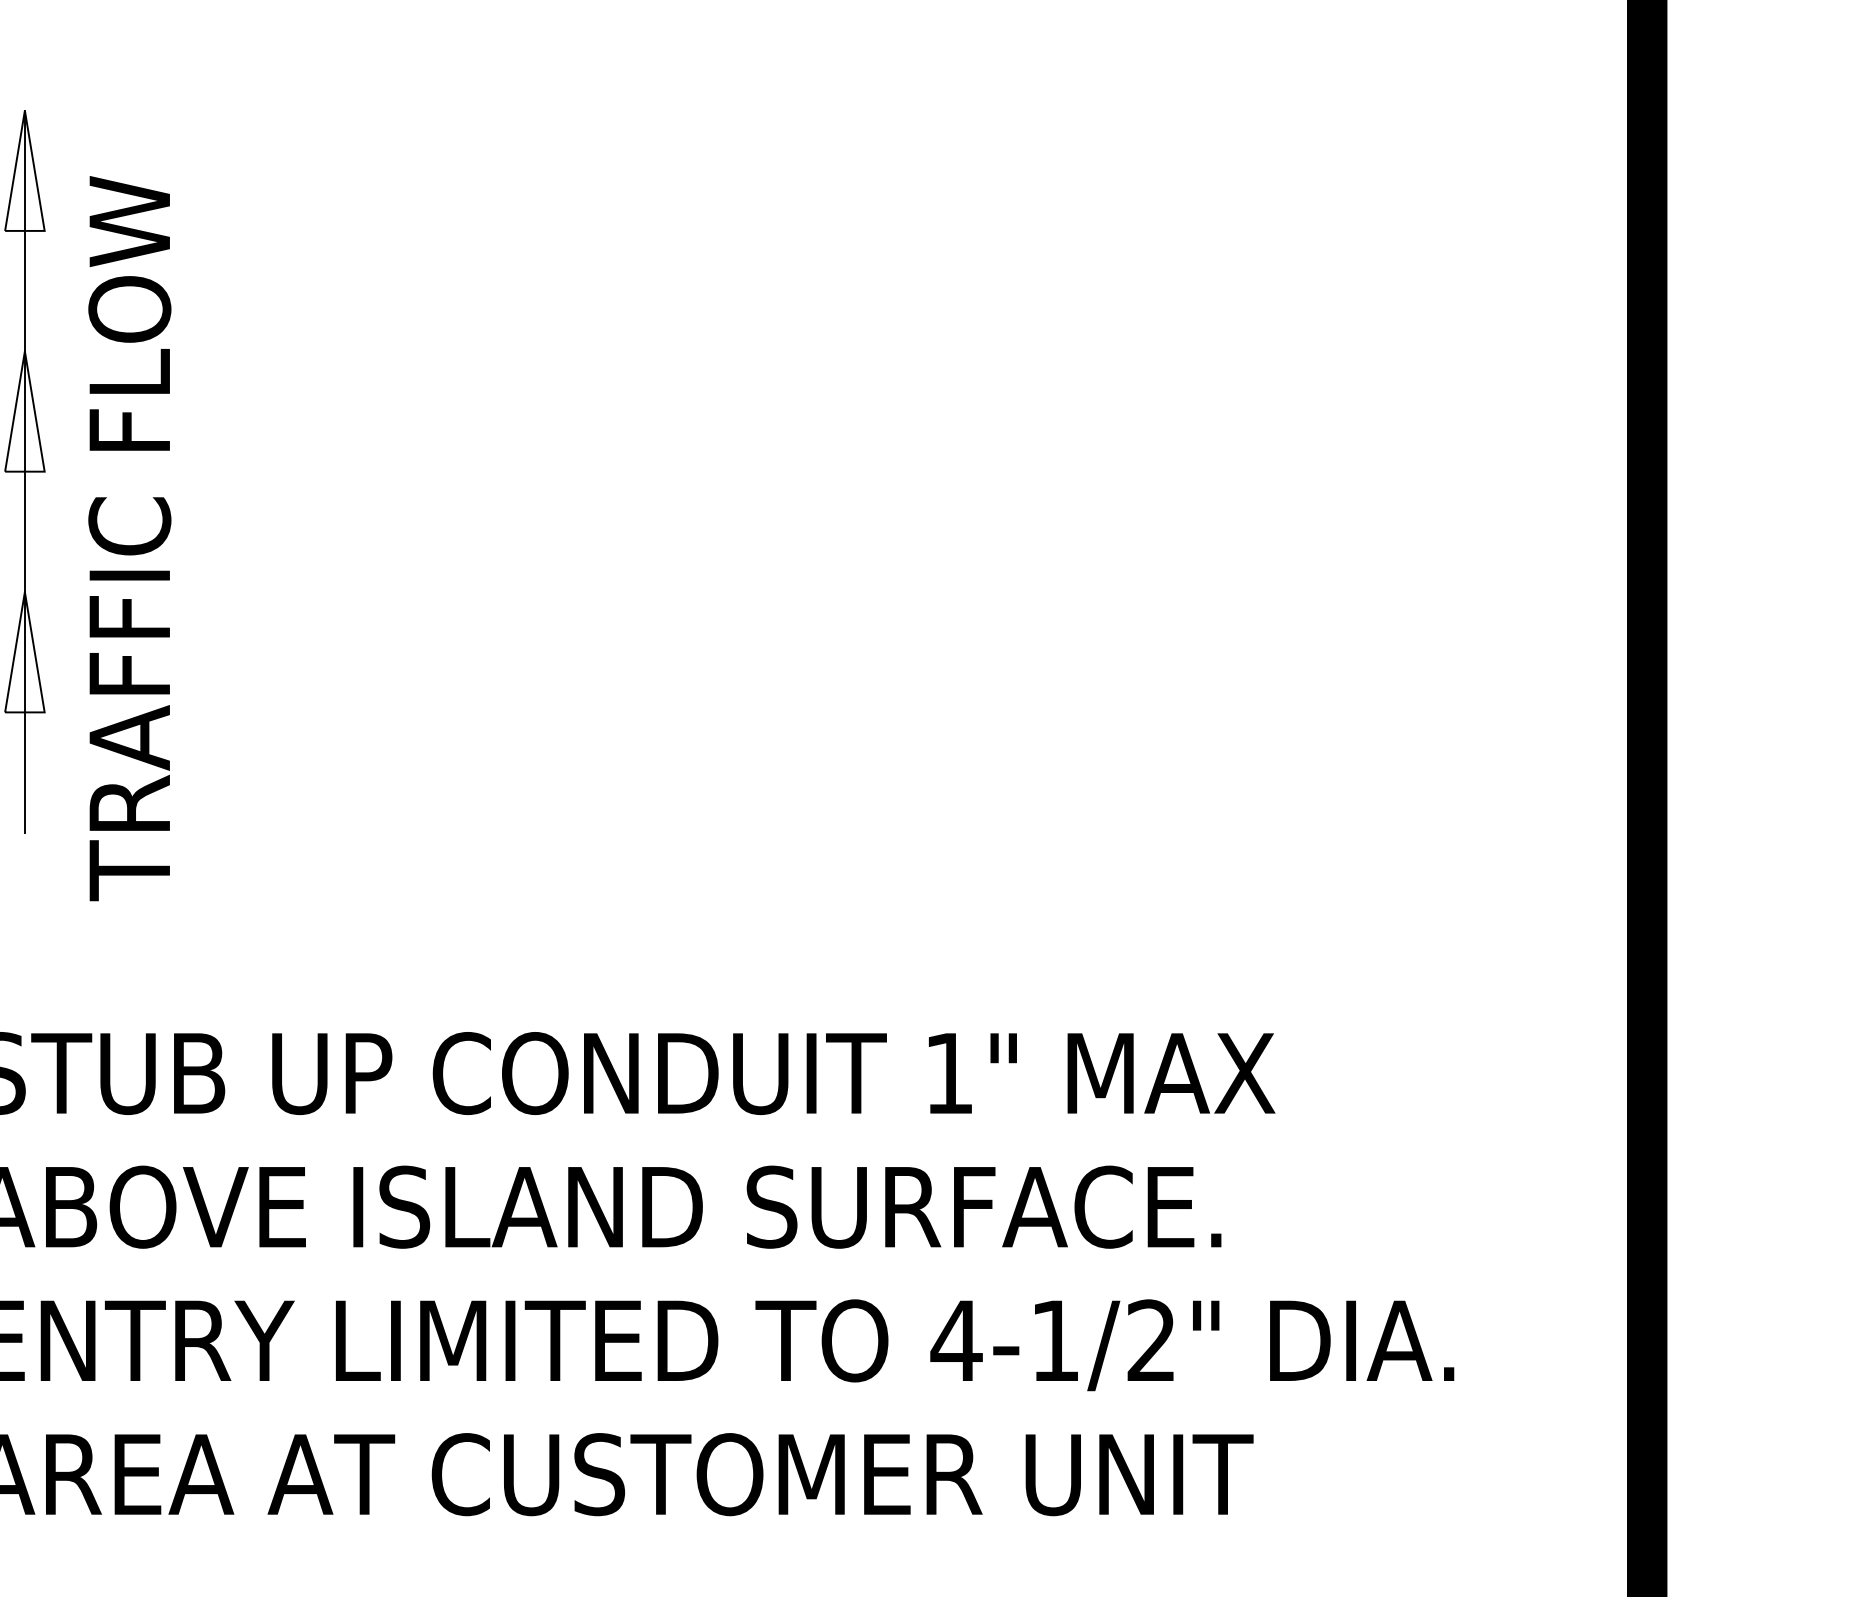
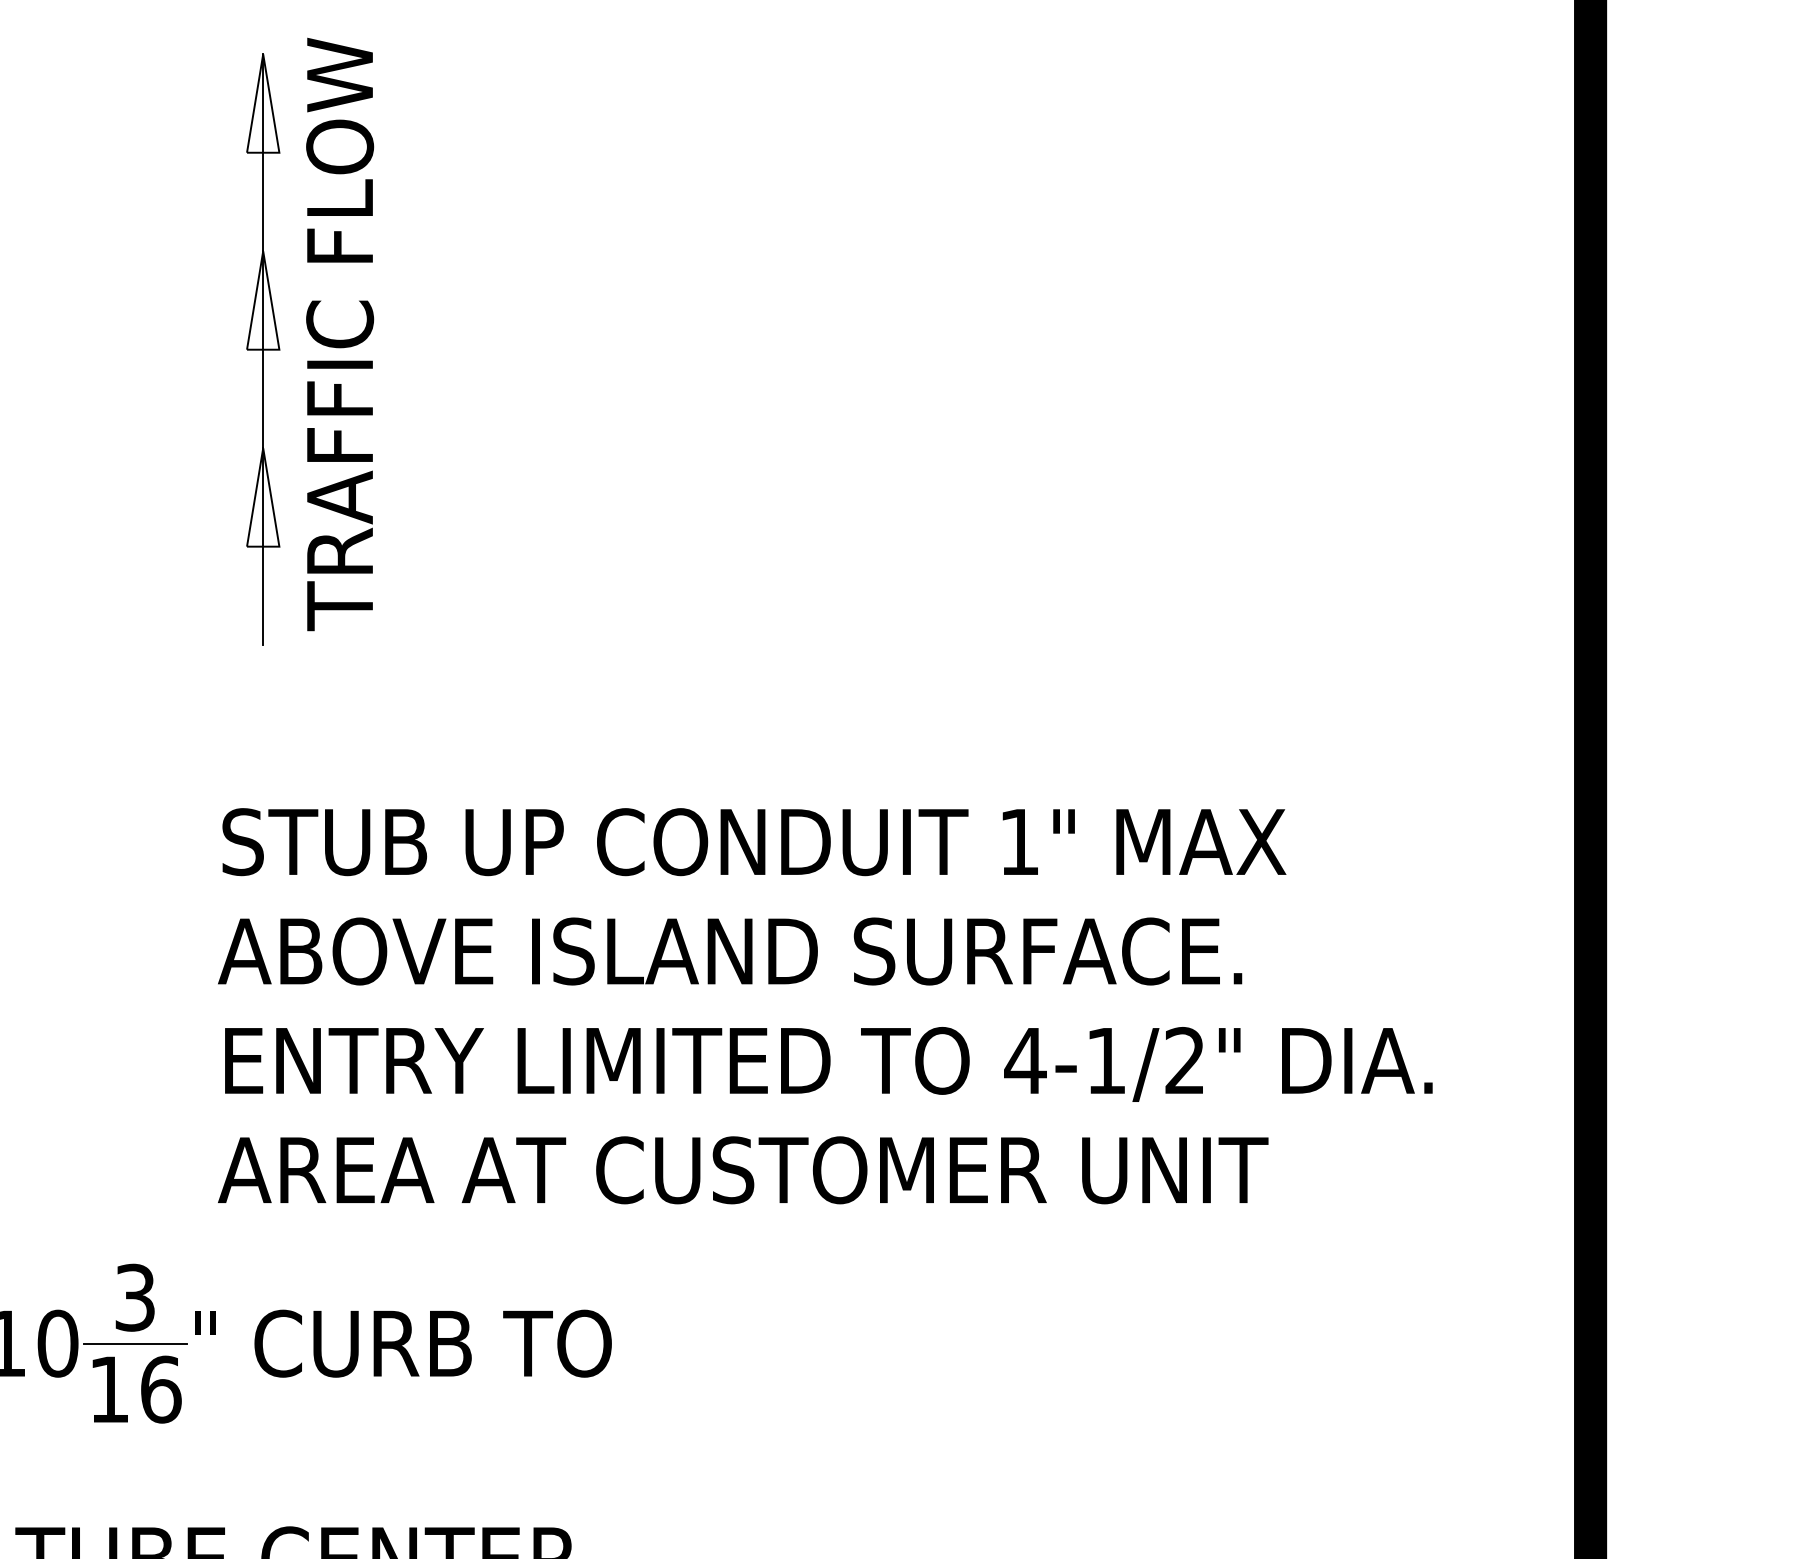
text: (130, 538) -> (340, 334), moved

